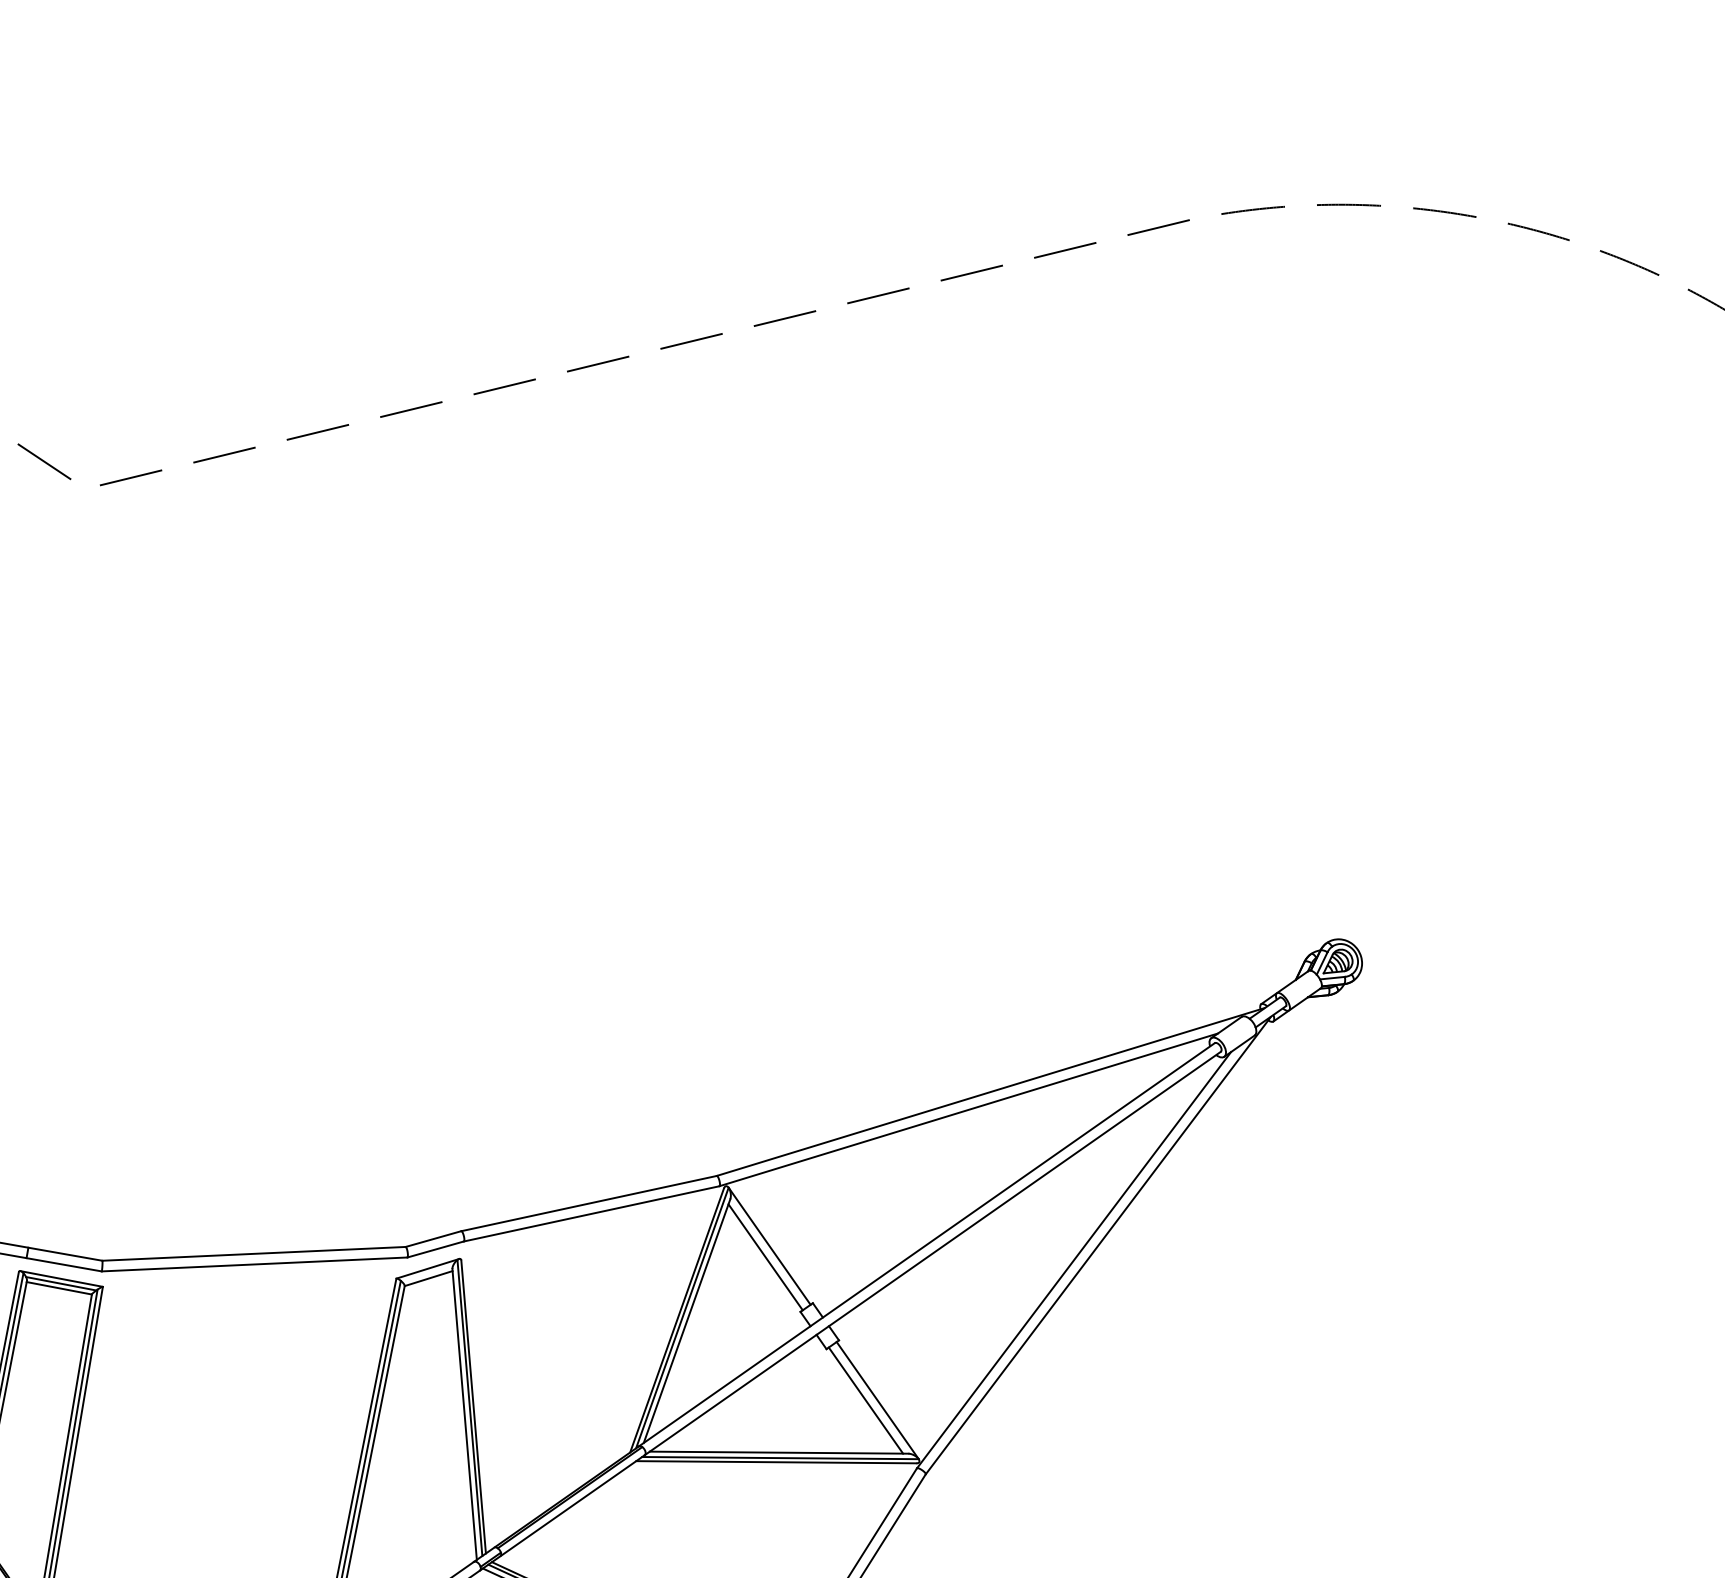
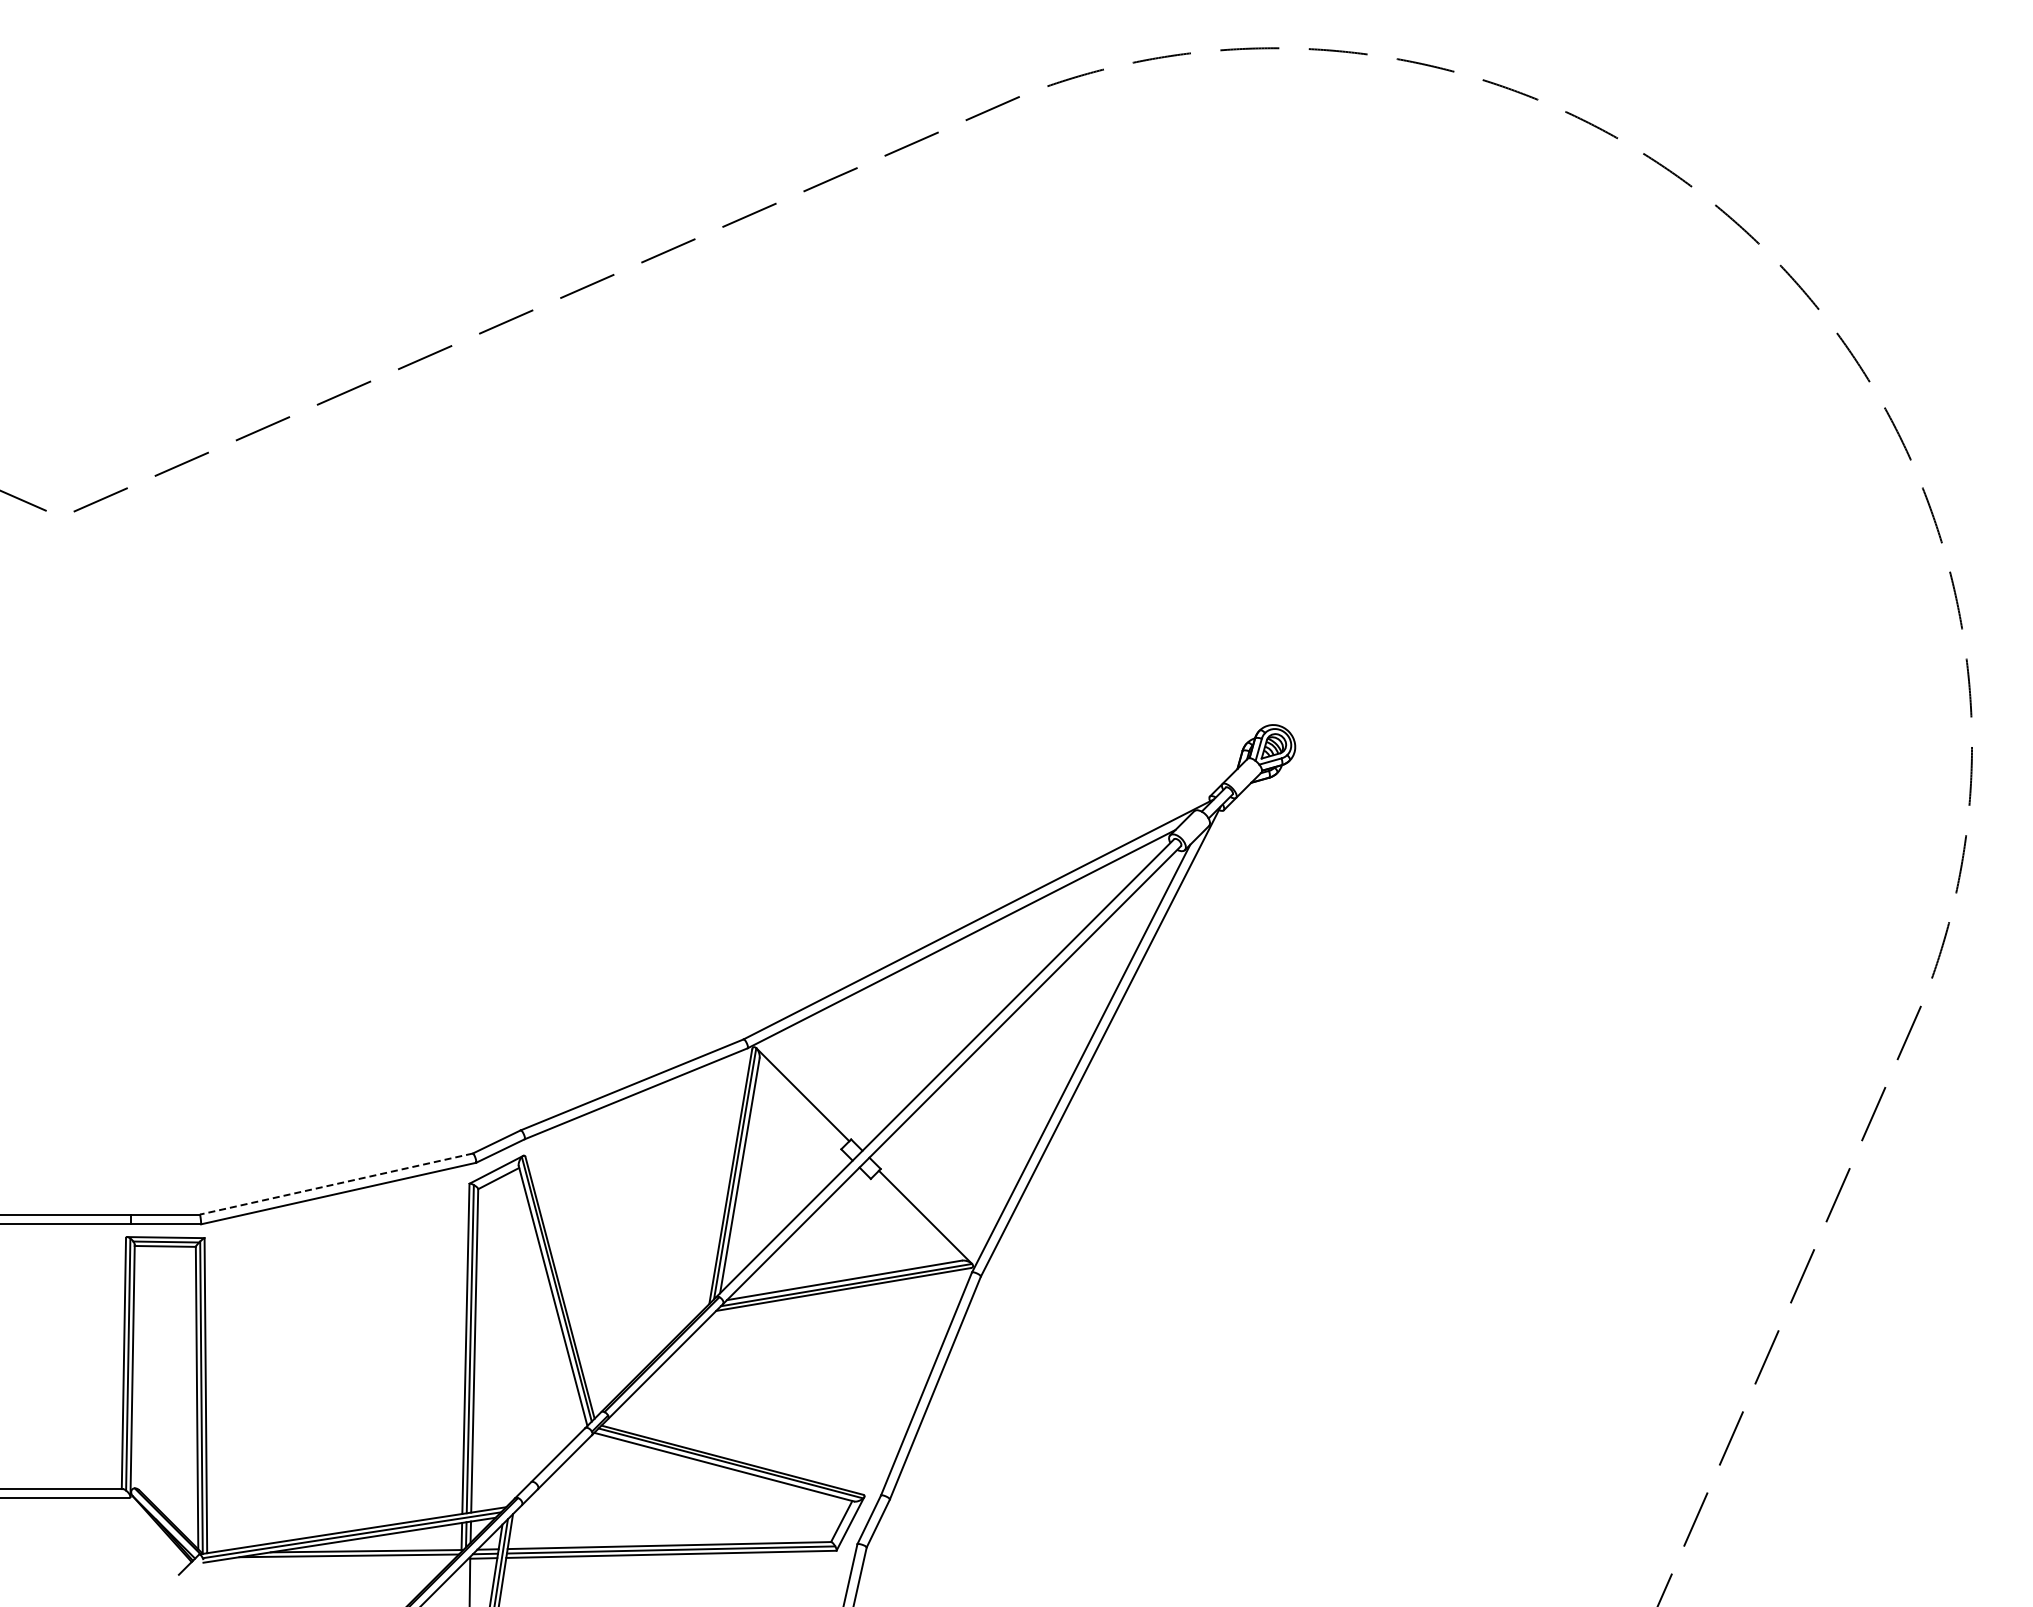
line: (254, 1254) -> (336, 1184), solid -> dashed
line: (765, 1257) -> (800, 1105), removed
line: (865, 1400) -> (914, 1219), removed

